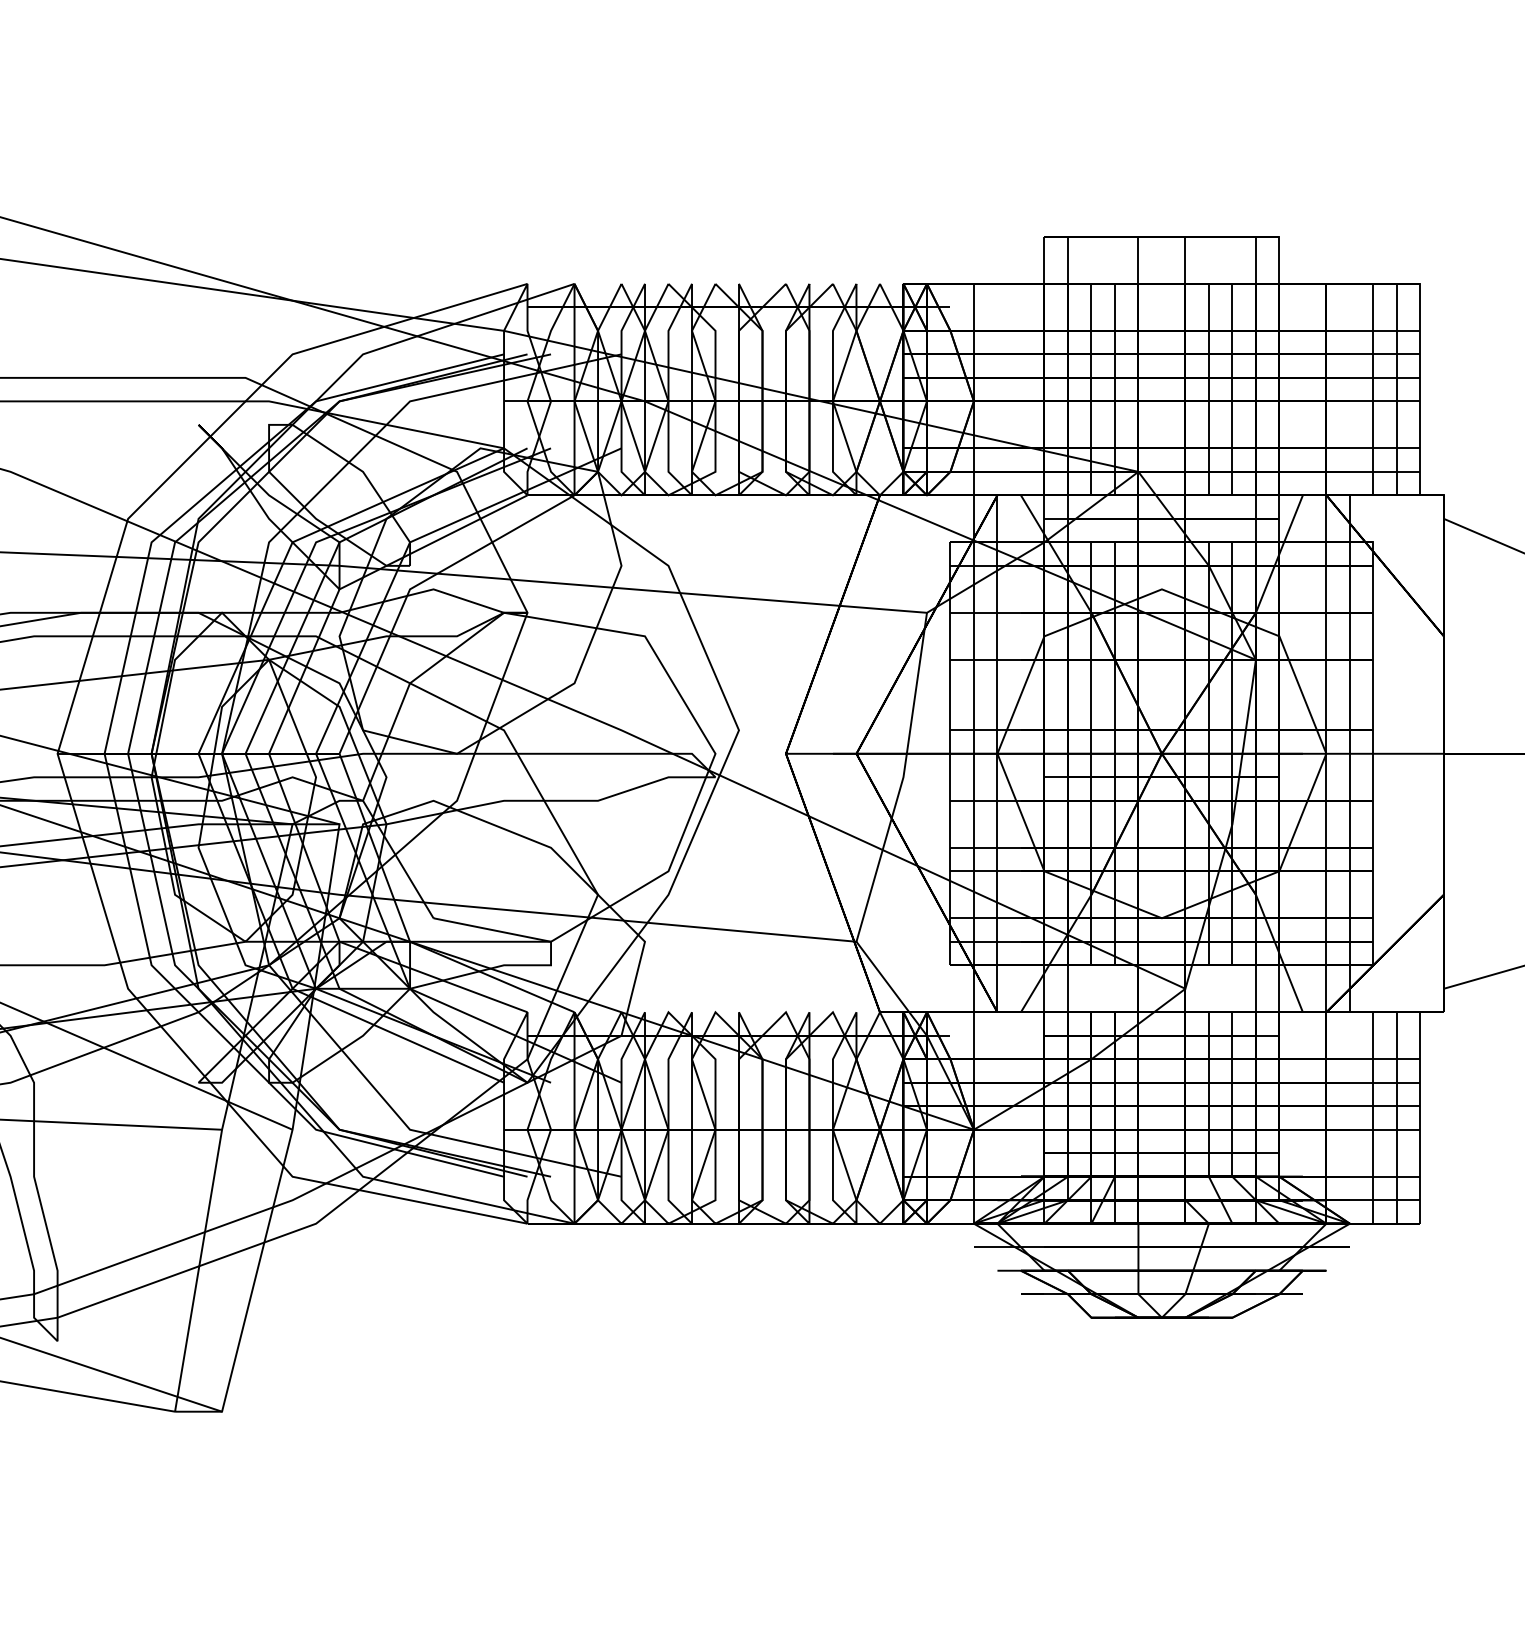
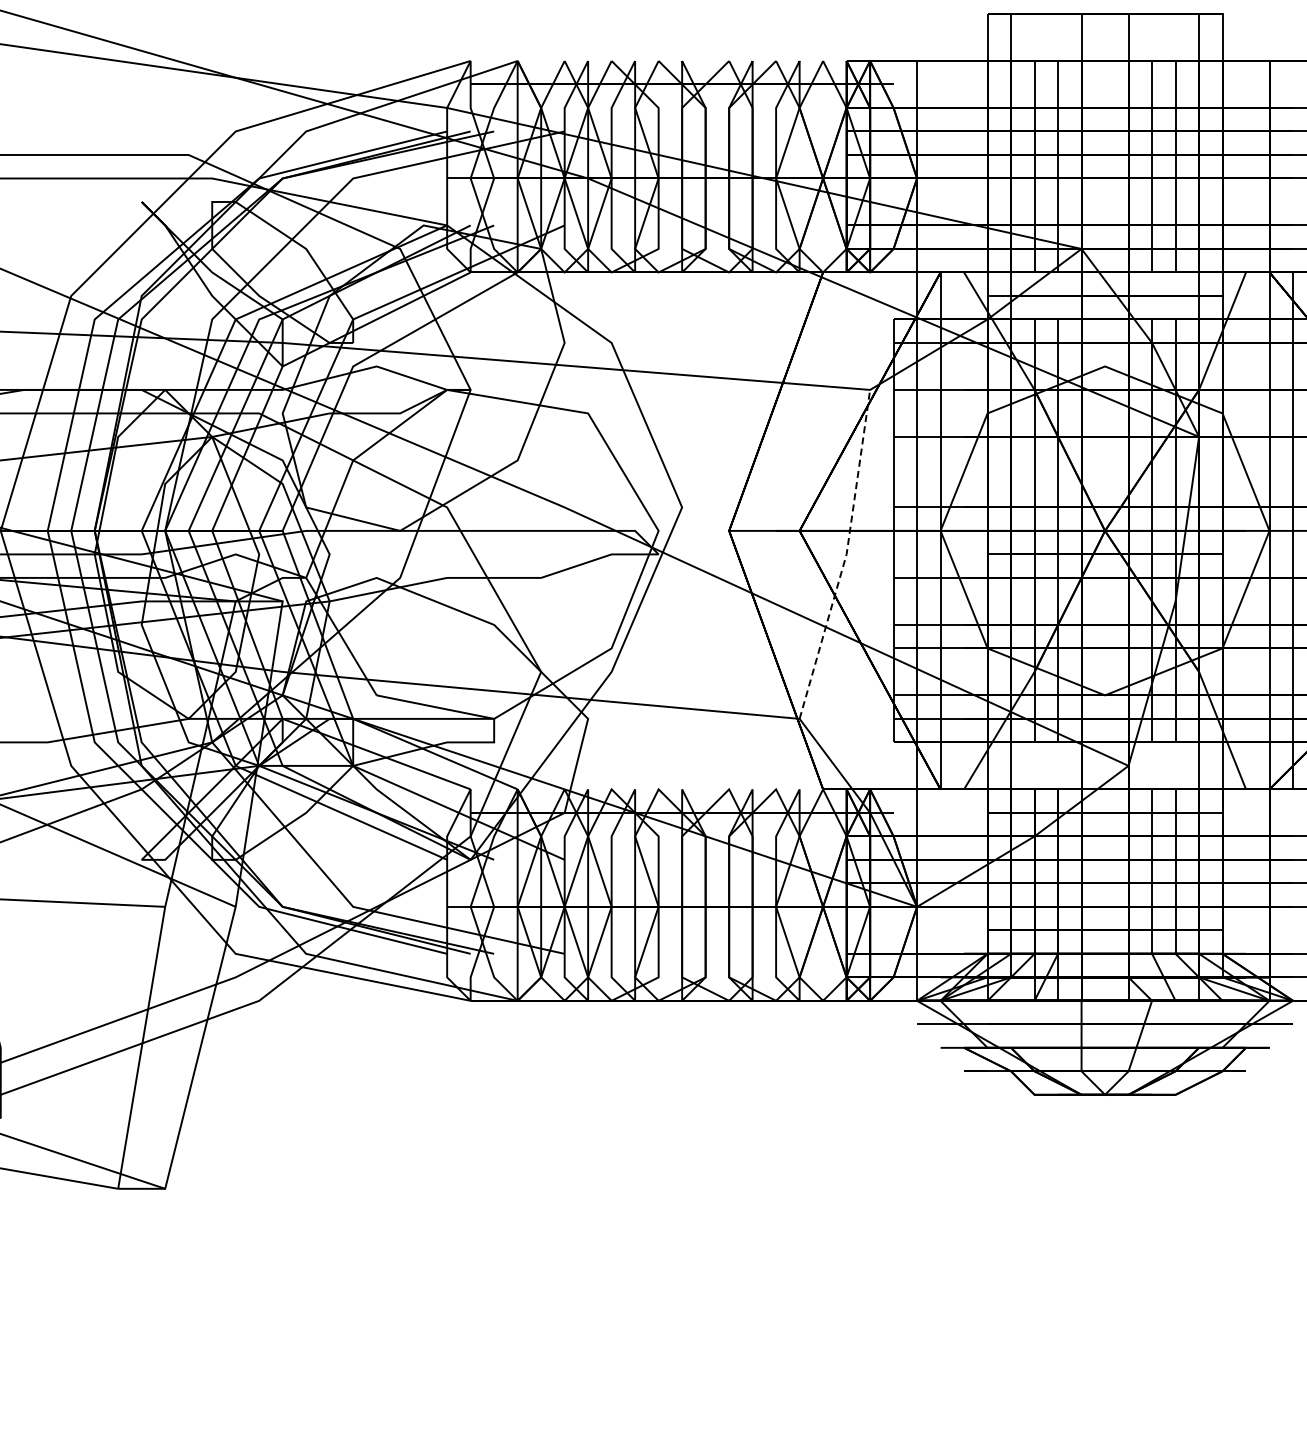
line: (902, 779) -> (845, 556), solid -> dashed

